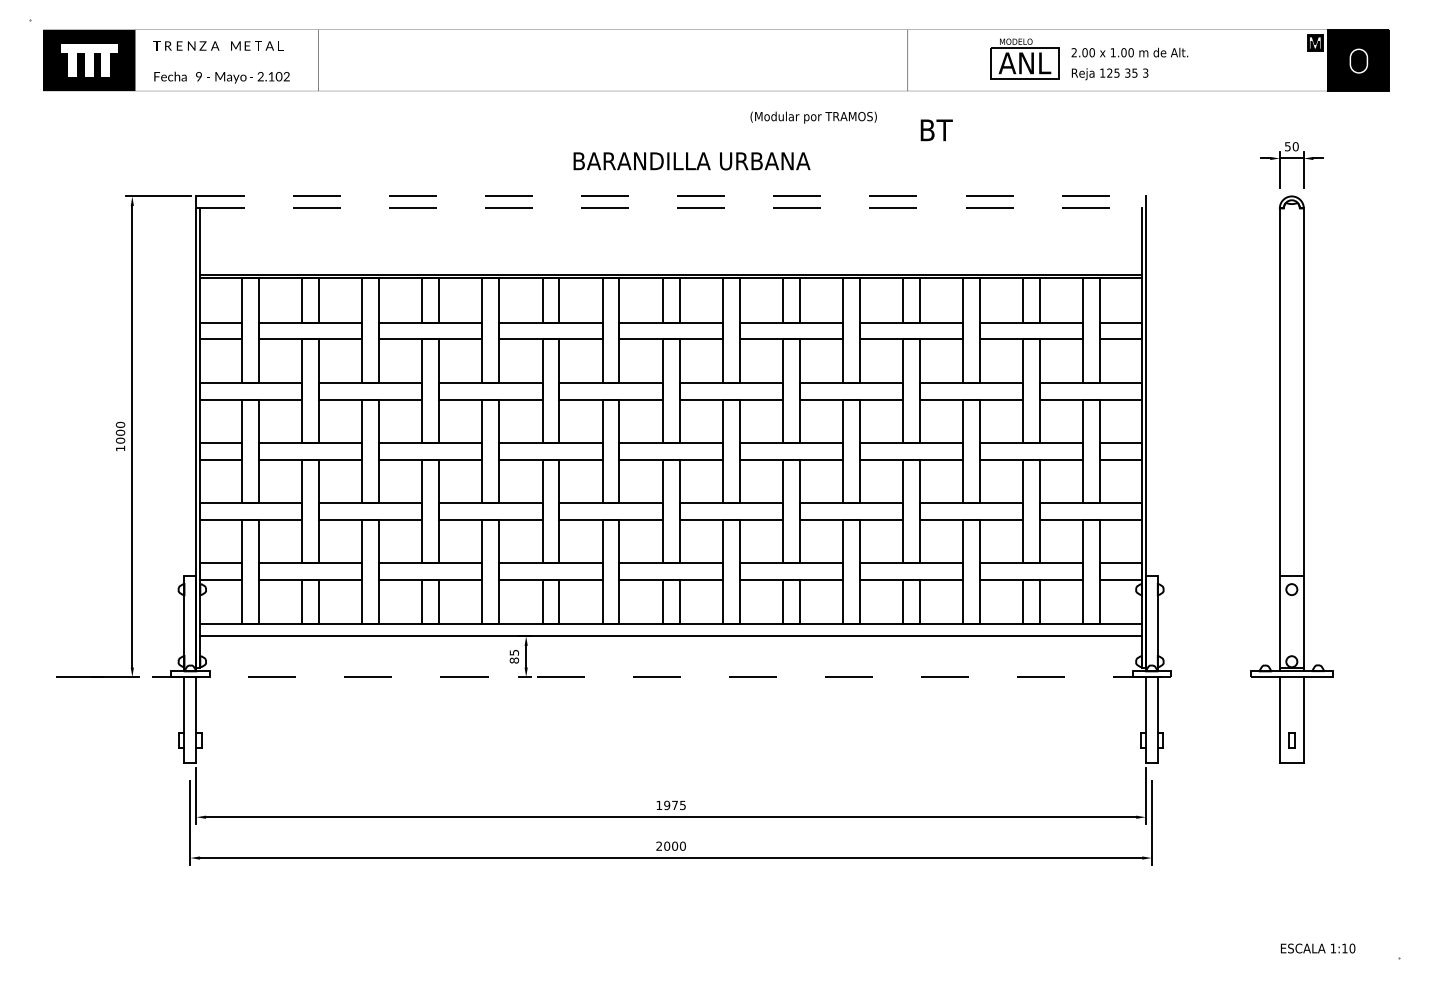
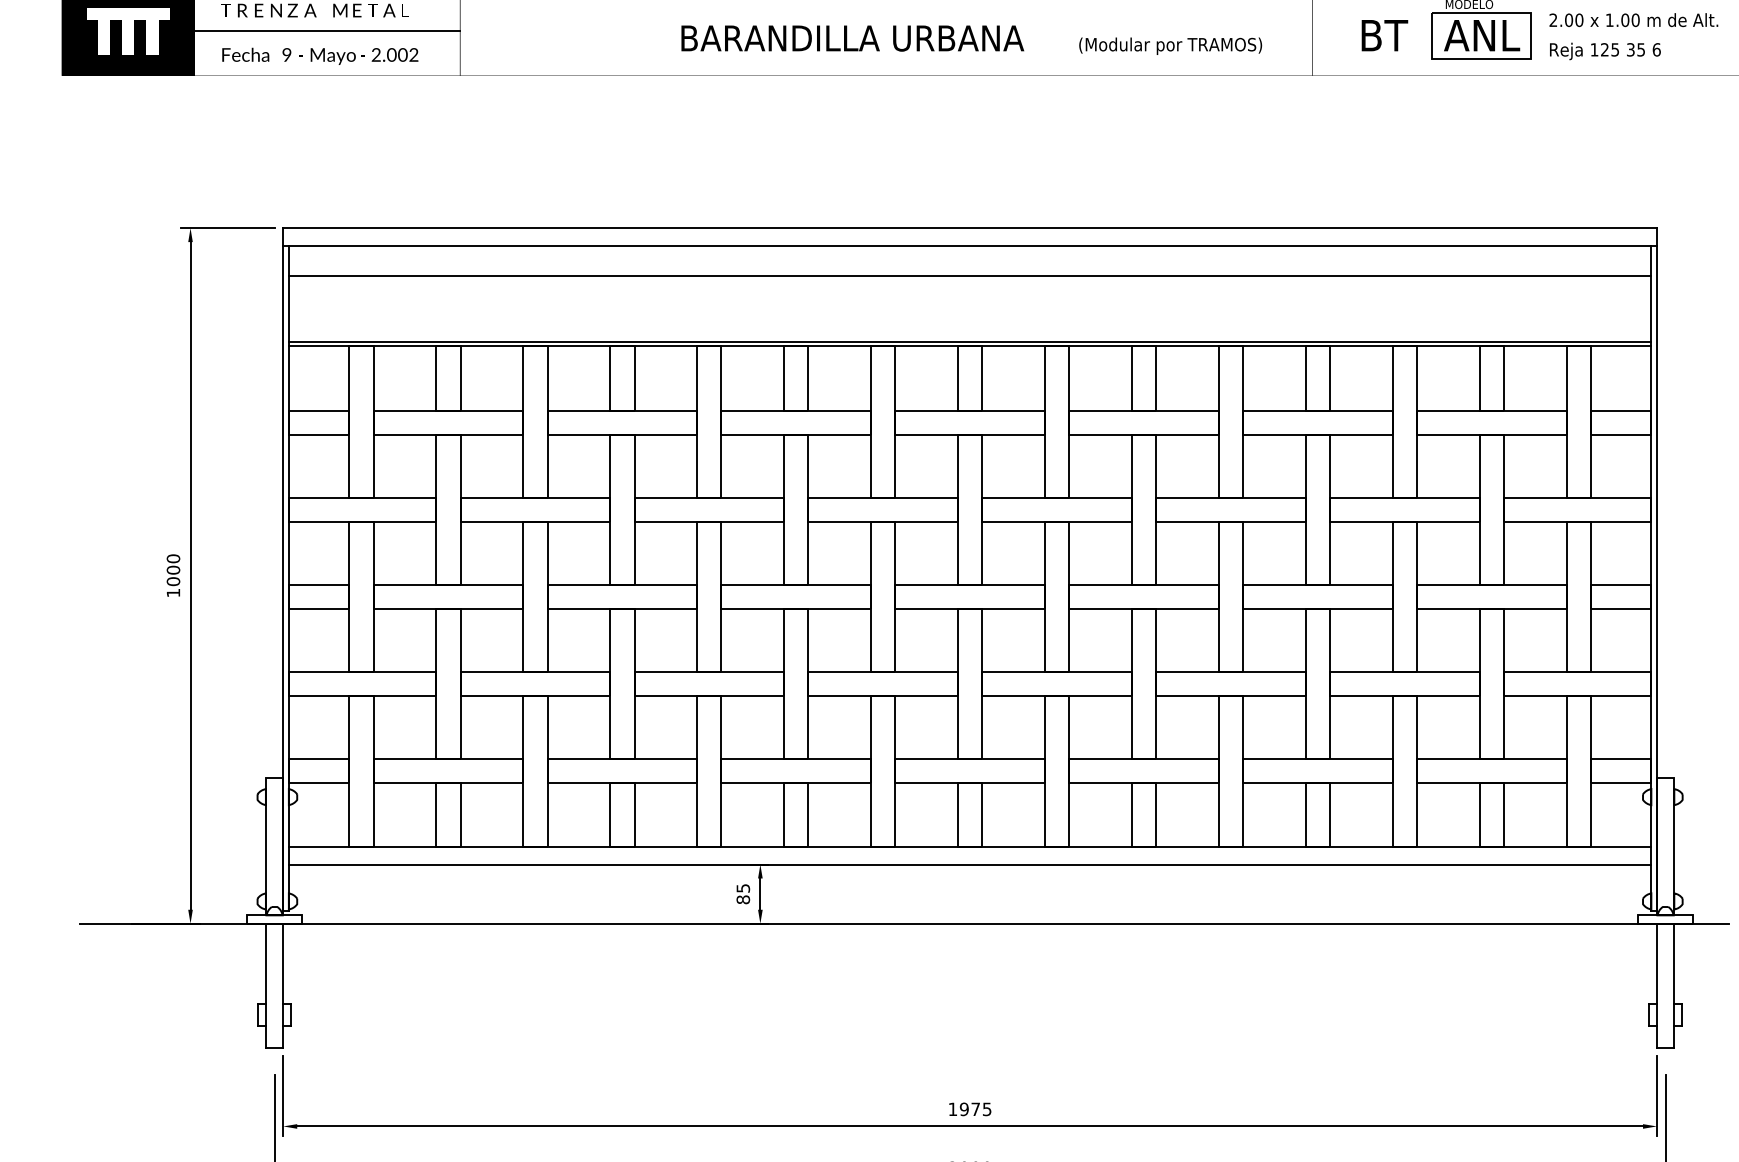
line: (226, 60) -> (326, 31), added
text: (1145, 72) -> (1656, 48), 3 -> 6
text: (271, 76) -> (391, 54), 2.102 -> 2.002
text: (813, 117) -> (1170, 45), moved
text: (936, 130) -> (1384, 35), moved
text: (691, 161) -> (851, 38), moved
line: (671, 196) -> (970, 228), dashed -> solid
line: (671, 208) -> (970, 245), dashed -> solid
line: (670, 229) -> (969, 276), added
line: (625, 677) -> (904, 924), dashed -> solid

